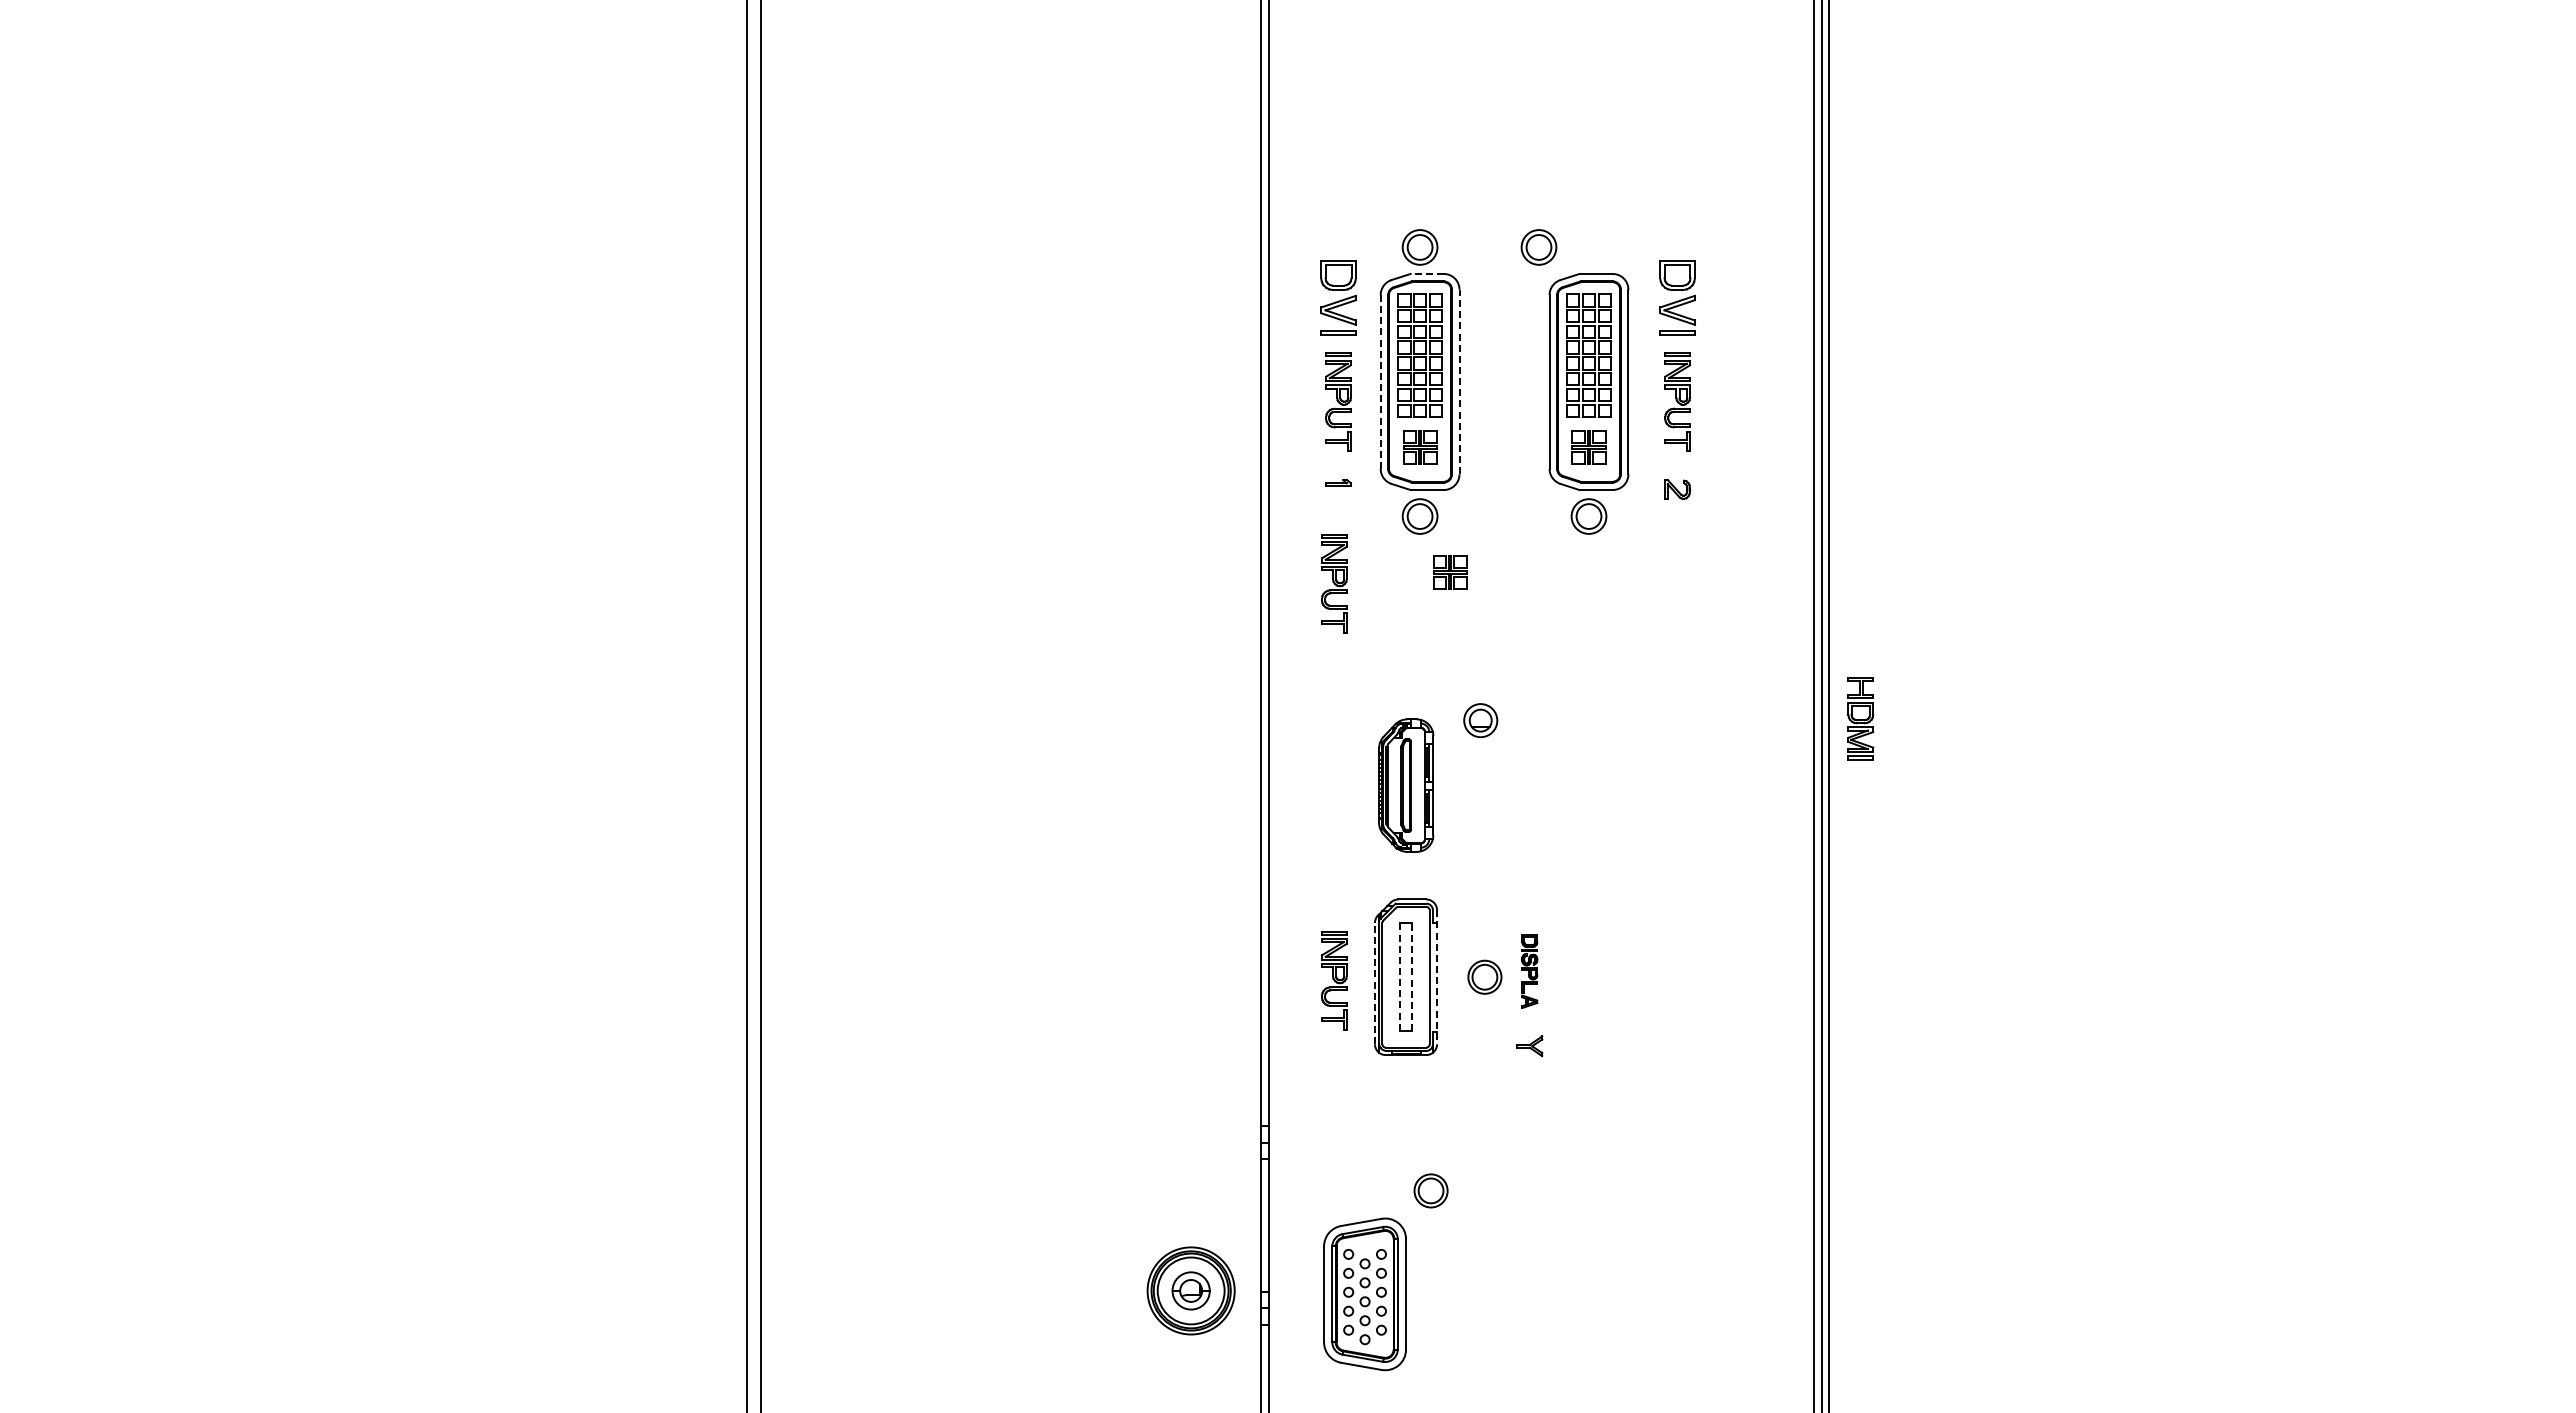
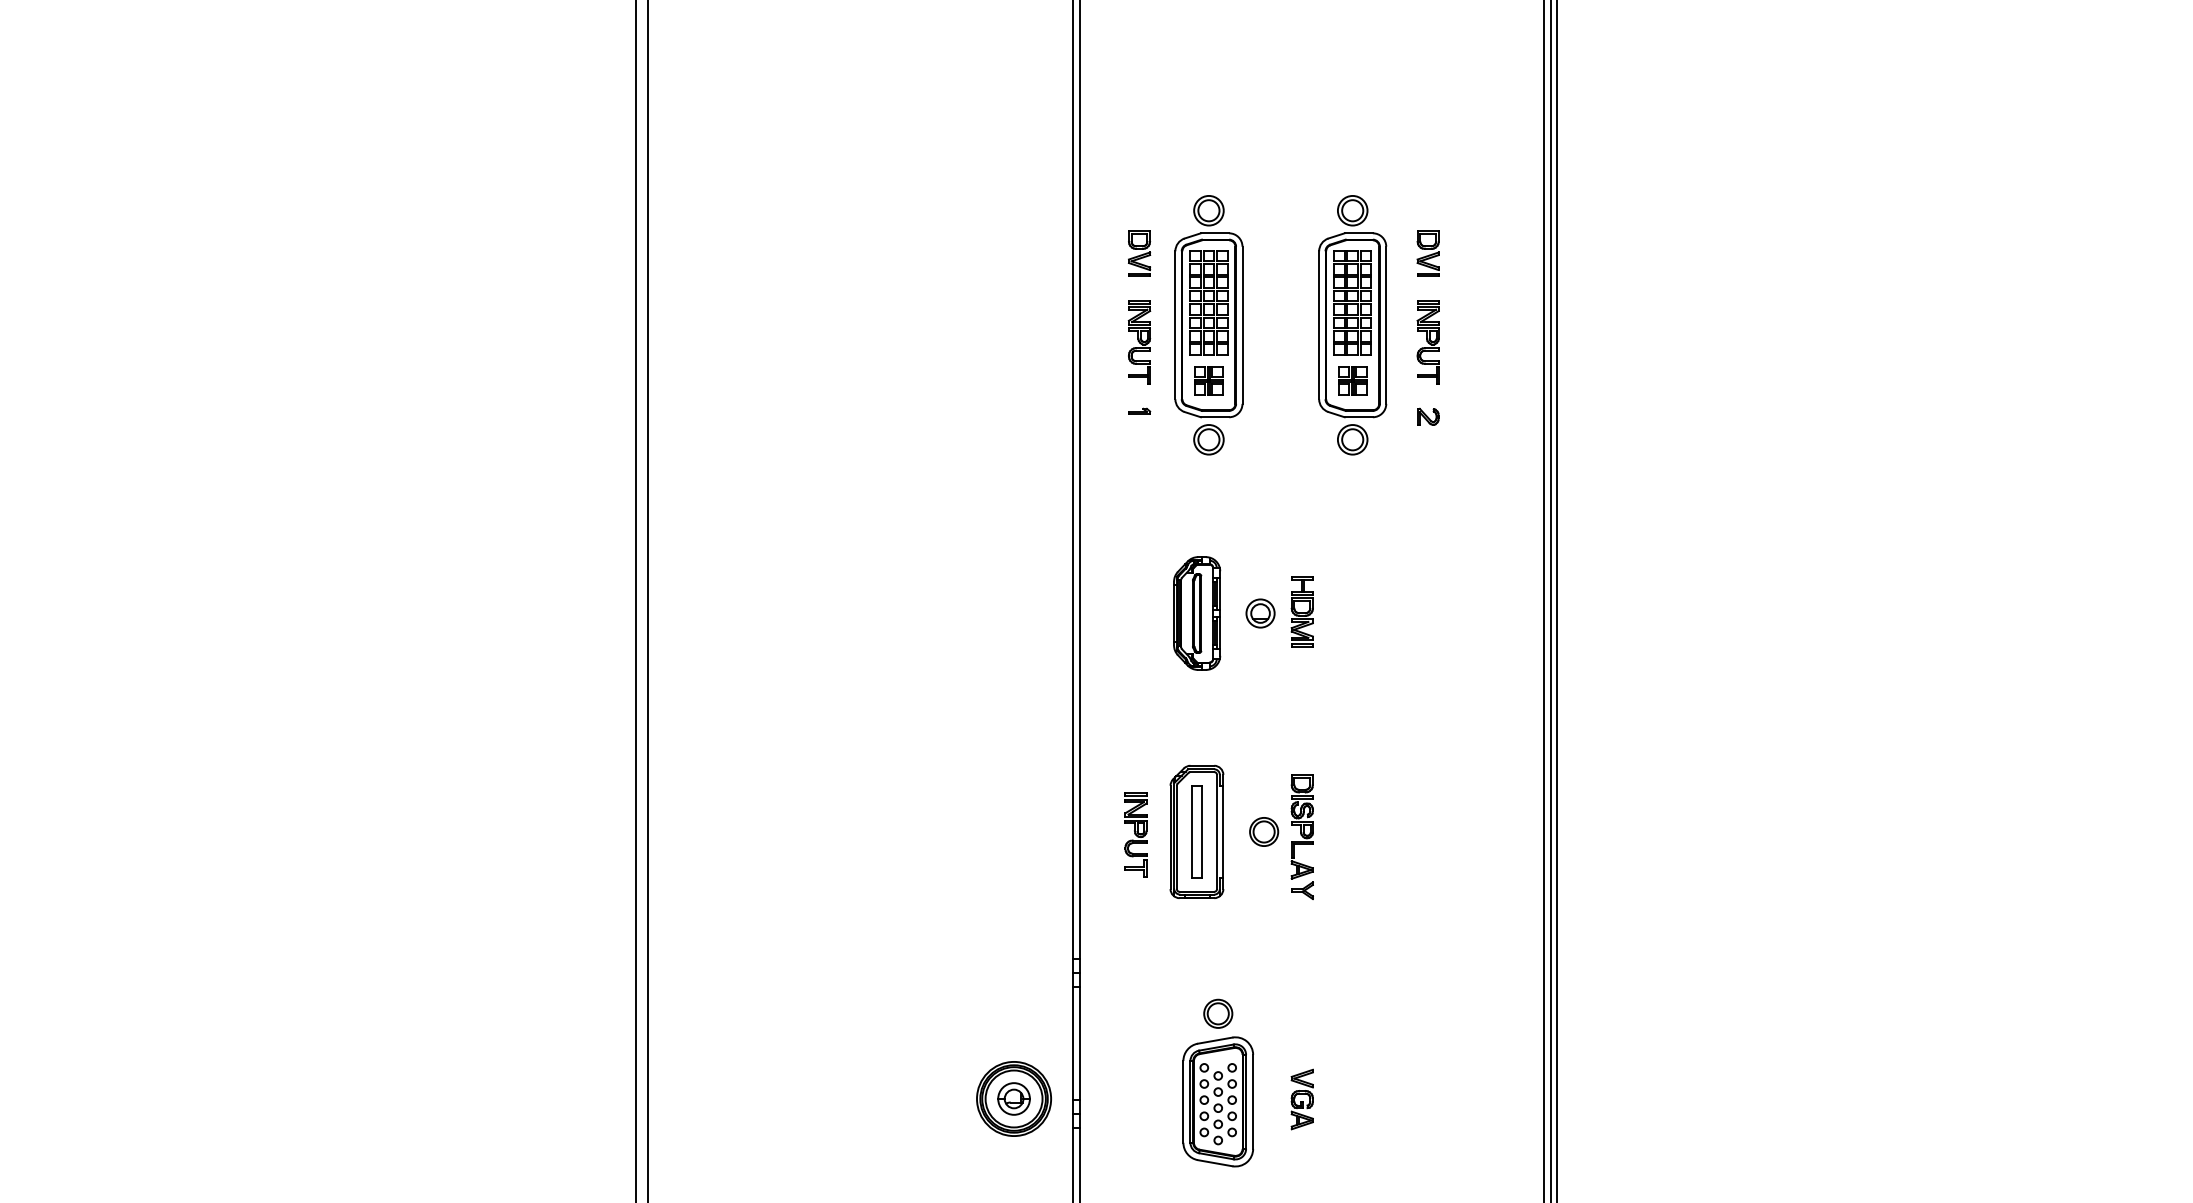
part: (1538, 247) -> (1352, 210), moved
line: (1427, 273) -> (1215, 232), dashed -> solid
part: (1338, 297) -> (1139, 253), size x0.71
part: (1677, 297) -> (1428, 253), size x0.71
line: (1459, 381) -> (1242, 324), dashed -> solid
line: (1380, 382) -> (1175, 325), dashed -> solid
part: (1450, 572) -> (1234, 487), removed
part: (1334, 583) -> (1136, 496), removed
part: (1860, 718) -> (1302, 611), moved
part: (1406, 785) -> (1197, 613), moved
part: (1529, 971) -> (1302, 827), size x1.67
line: (1399, 977) -> (1191, 832), dashed -> solid
line: (1412, 977) -> (1202, 832), dashed -> solid
line: (1437, 977) -> (1223, 832), dashed -> solid
line: (1374, 983) -> (1170, 837), dashed -> solid
part: (1529, 1291) -> (1302, 1099), added
part: (1364, 1294) -> (1217, 1102), moved

